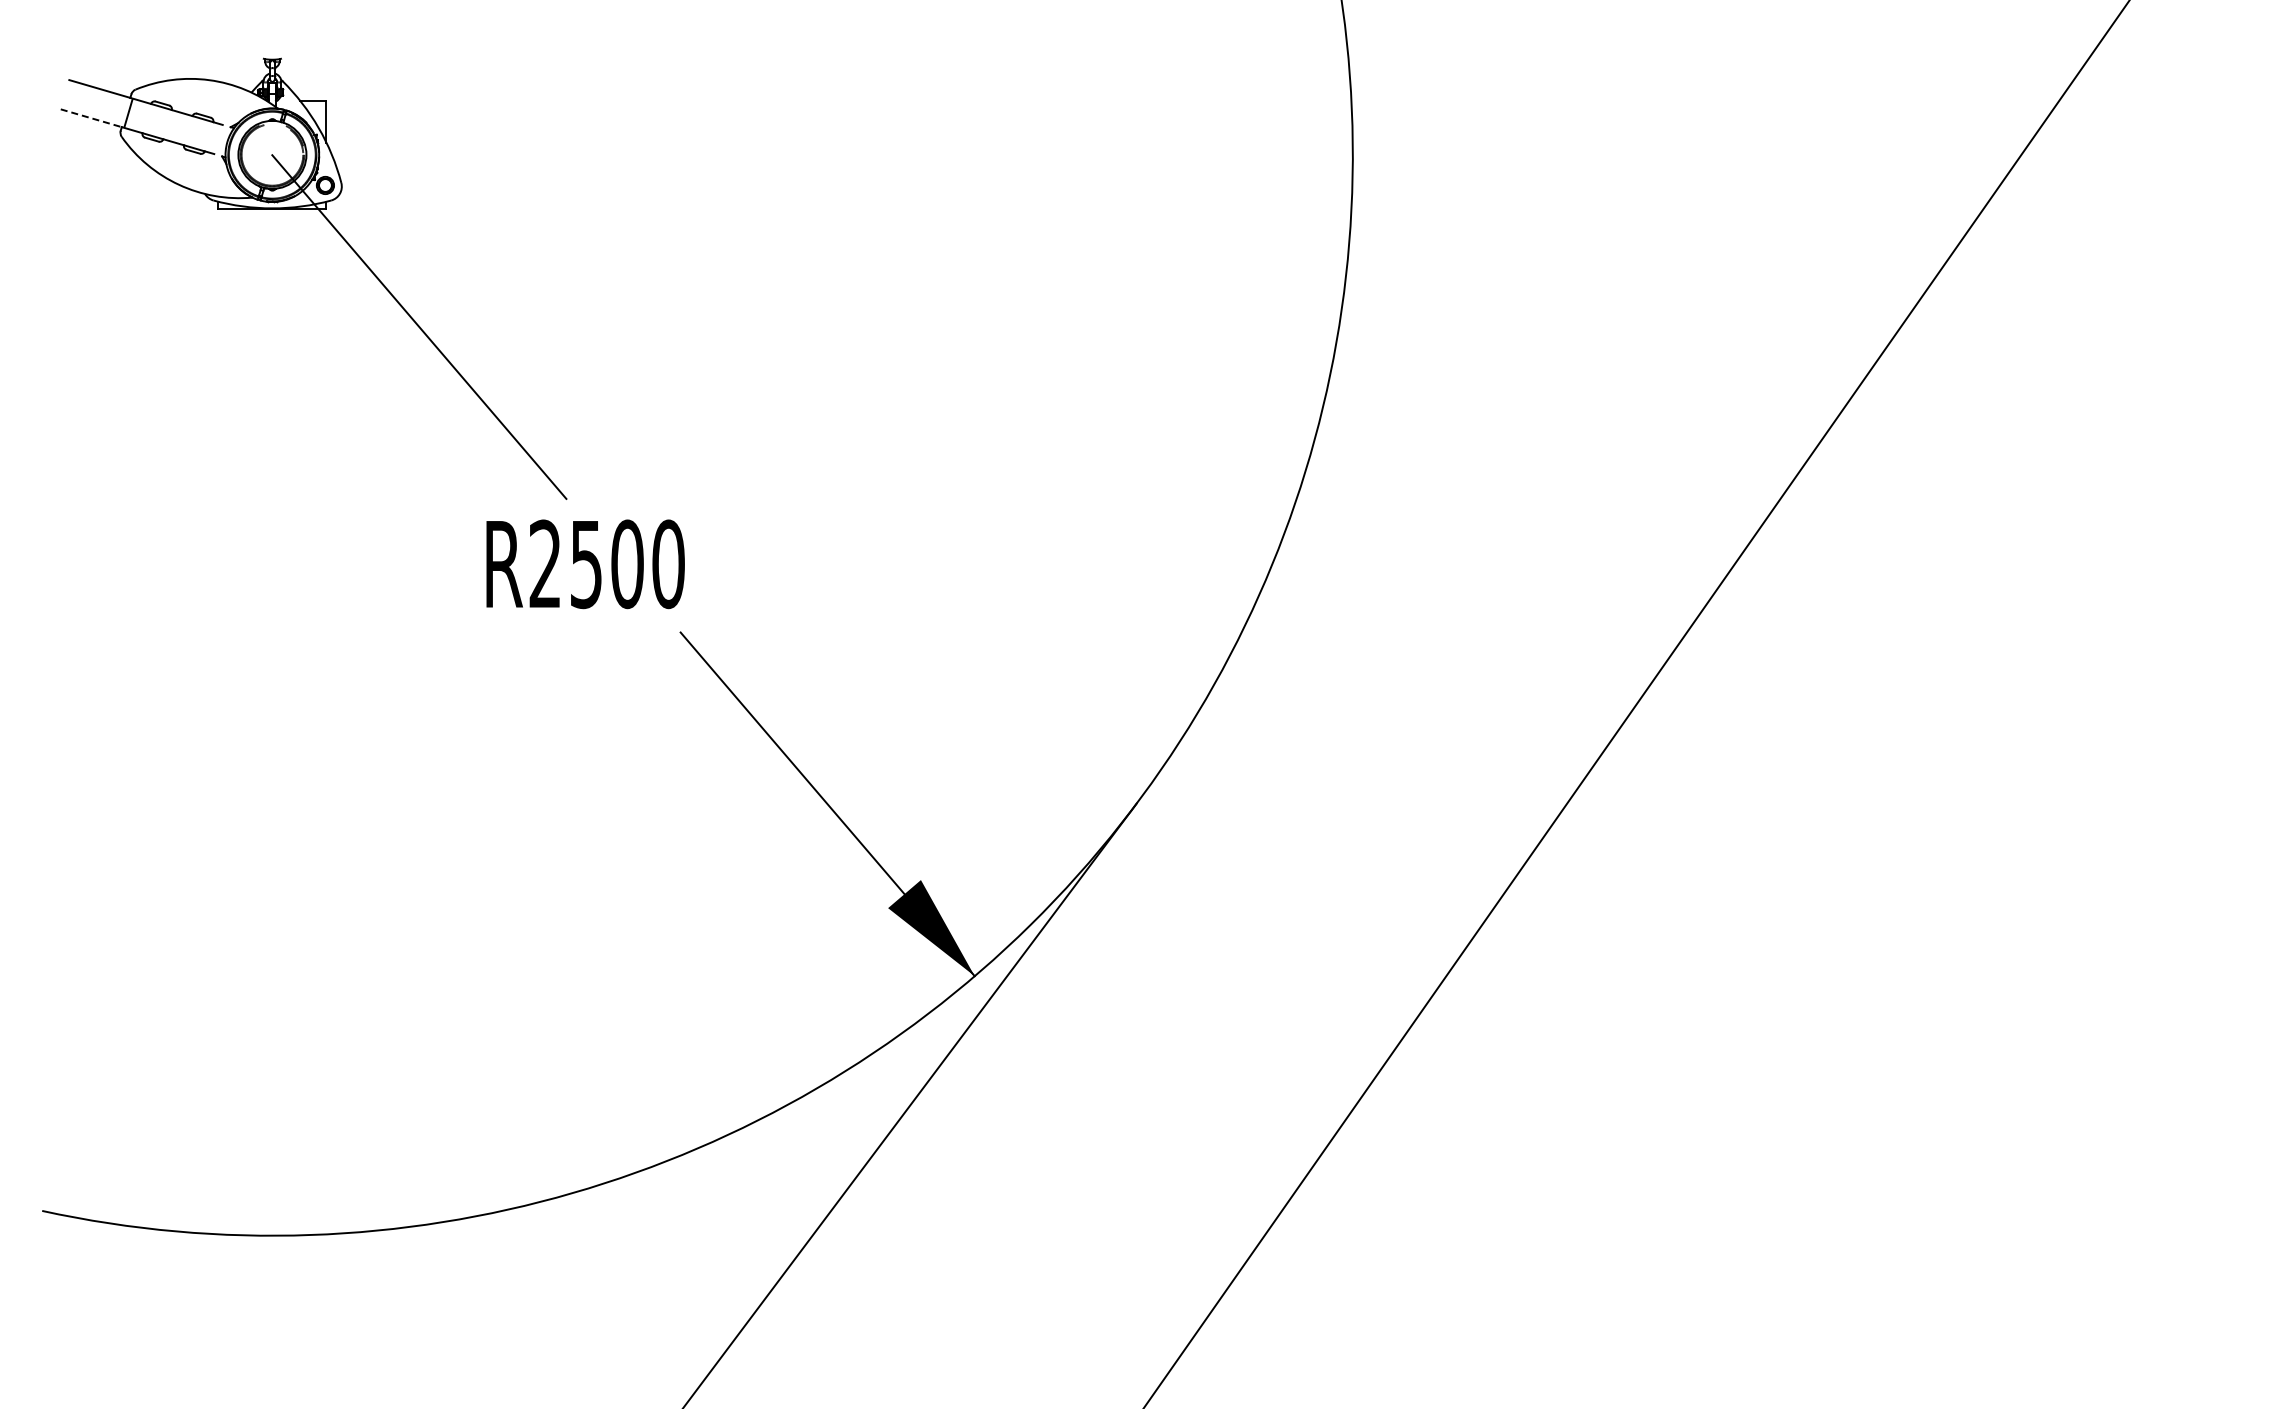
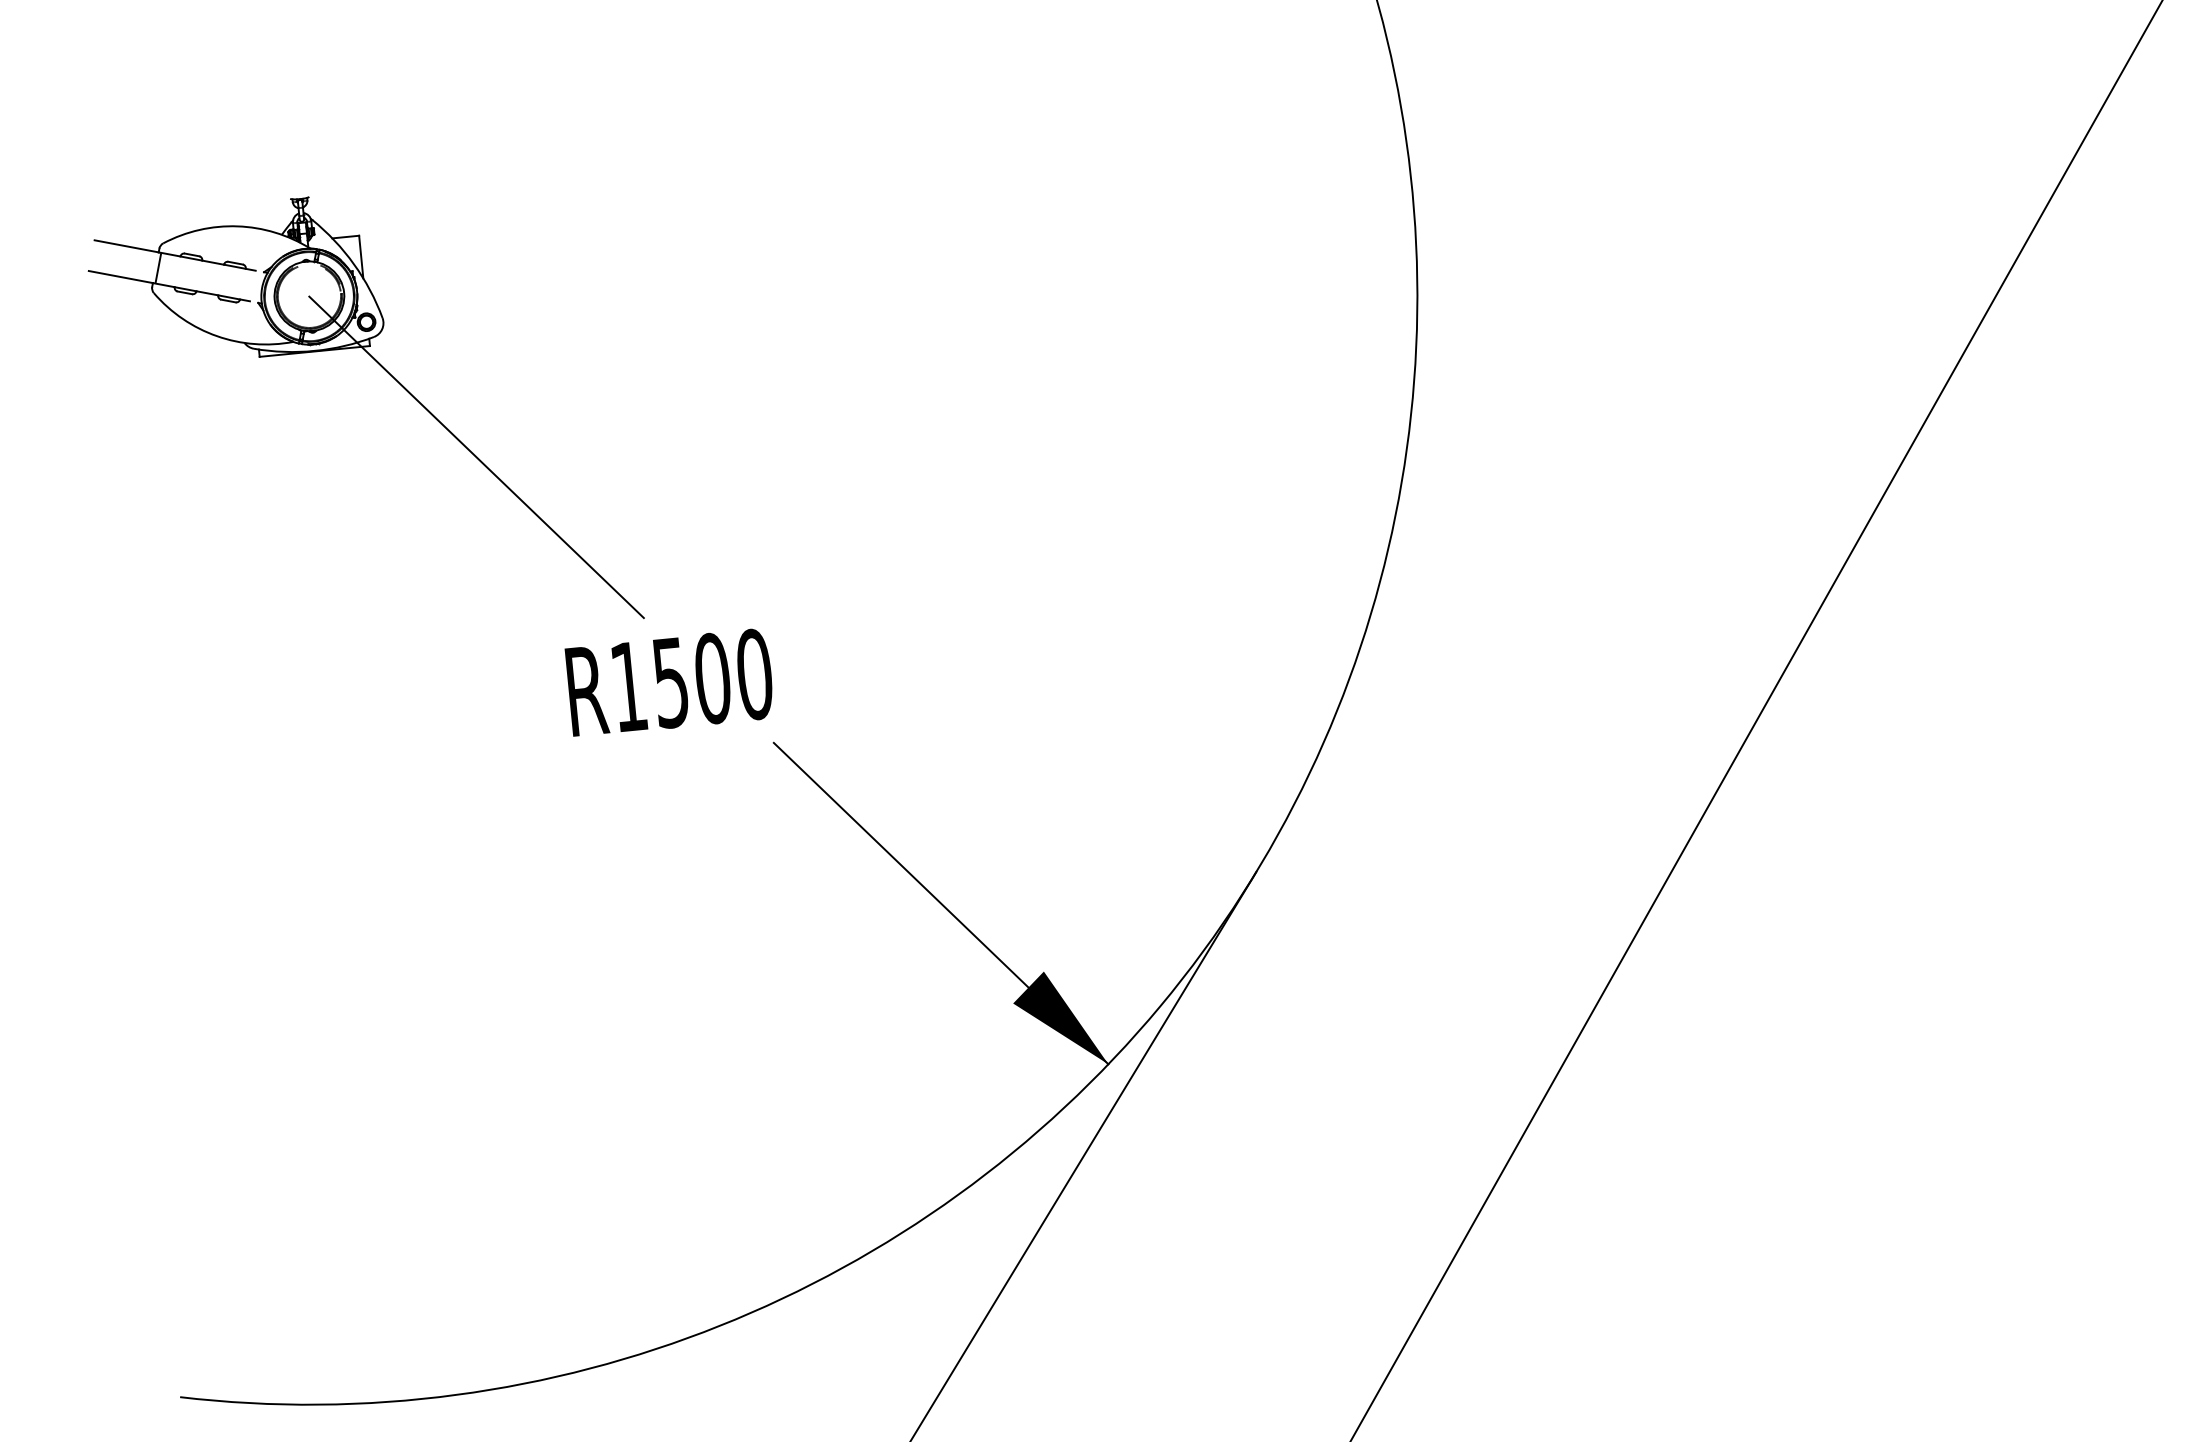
line: (91, 118) -> (121, 277), dashed -> solid
text: (544, 563) -> (627, 686), R2500 -> R1500

